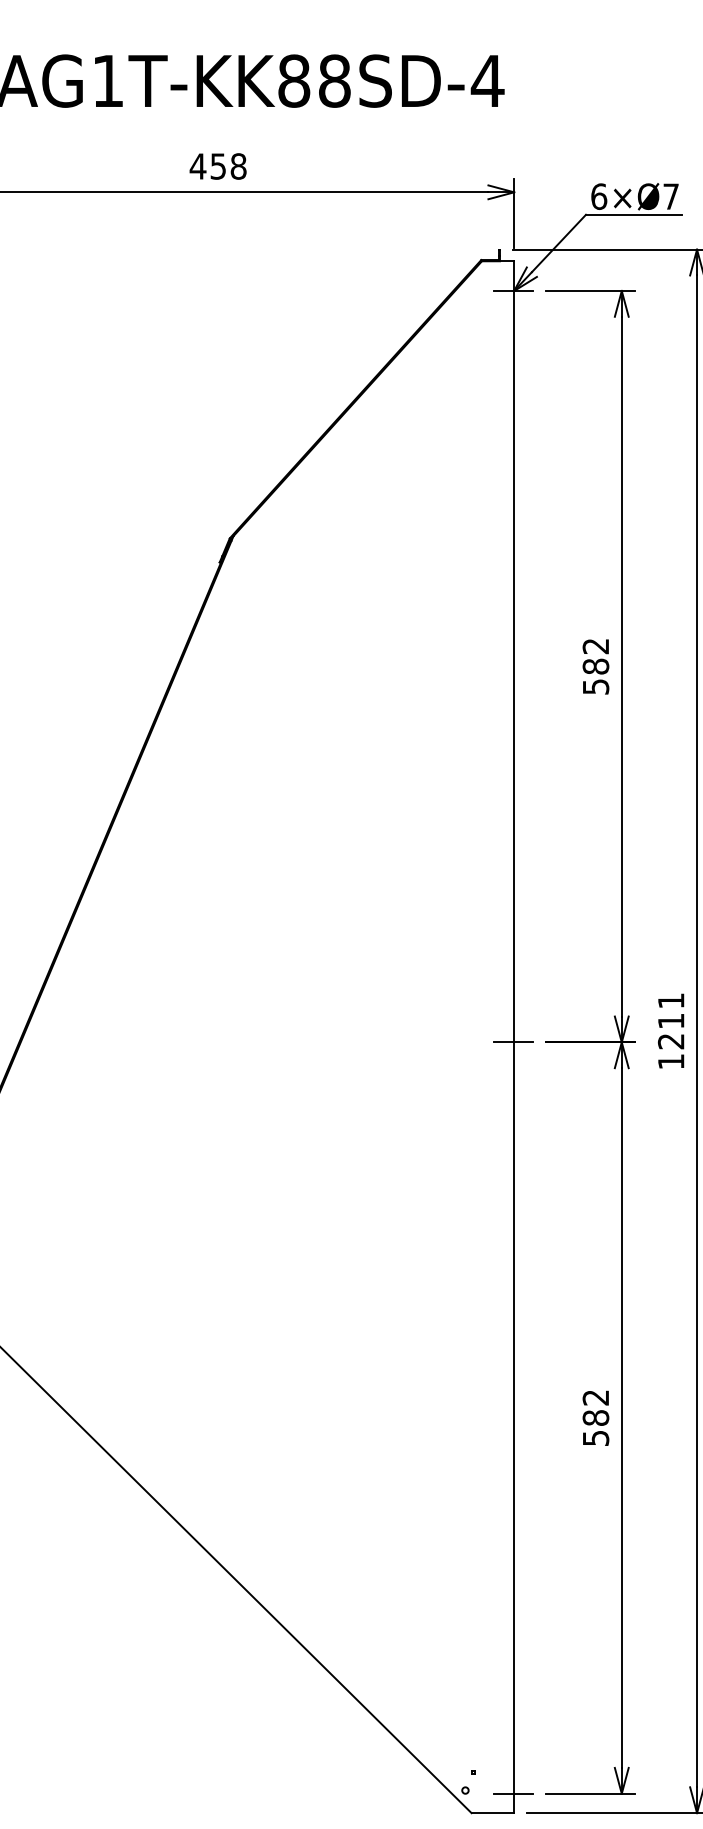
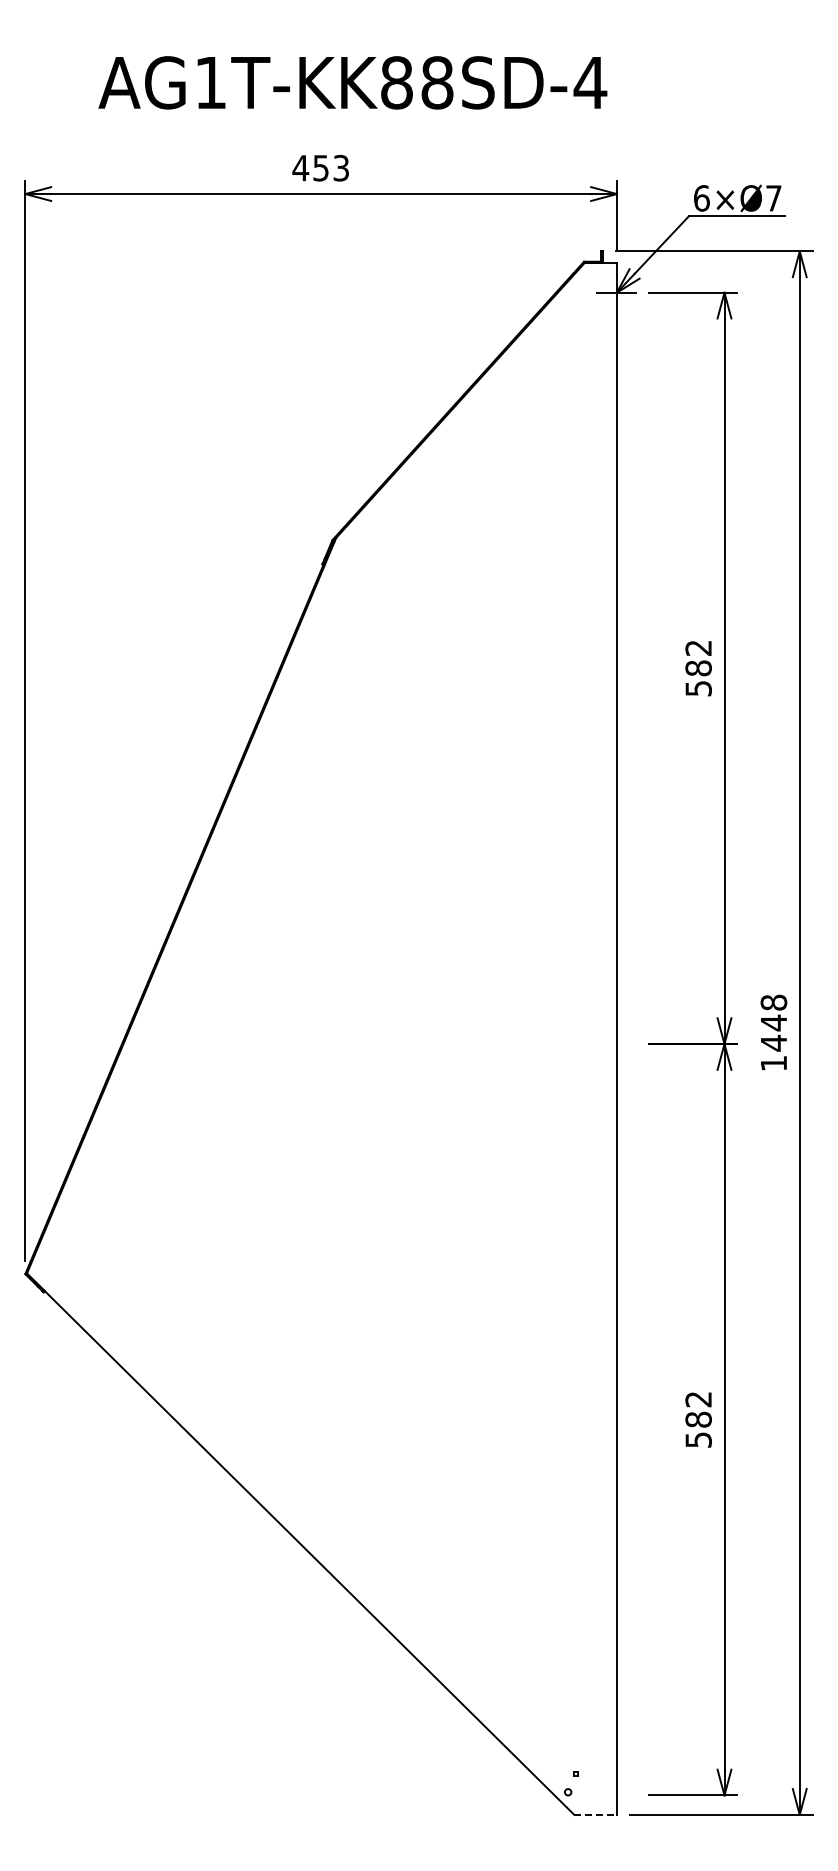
text: (238, 166) -> (341, 168), 458 -> 453
text: (670, 1020) -> (773, 1022), 1211 -> 1448
line: (512, 1042) -> (615, 1044), removed
line: (512, 1793) -> (615, 1795), removed
line: (493, 1812) -> (596, 1814), solid -> dashed

